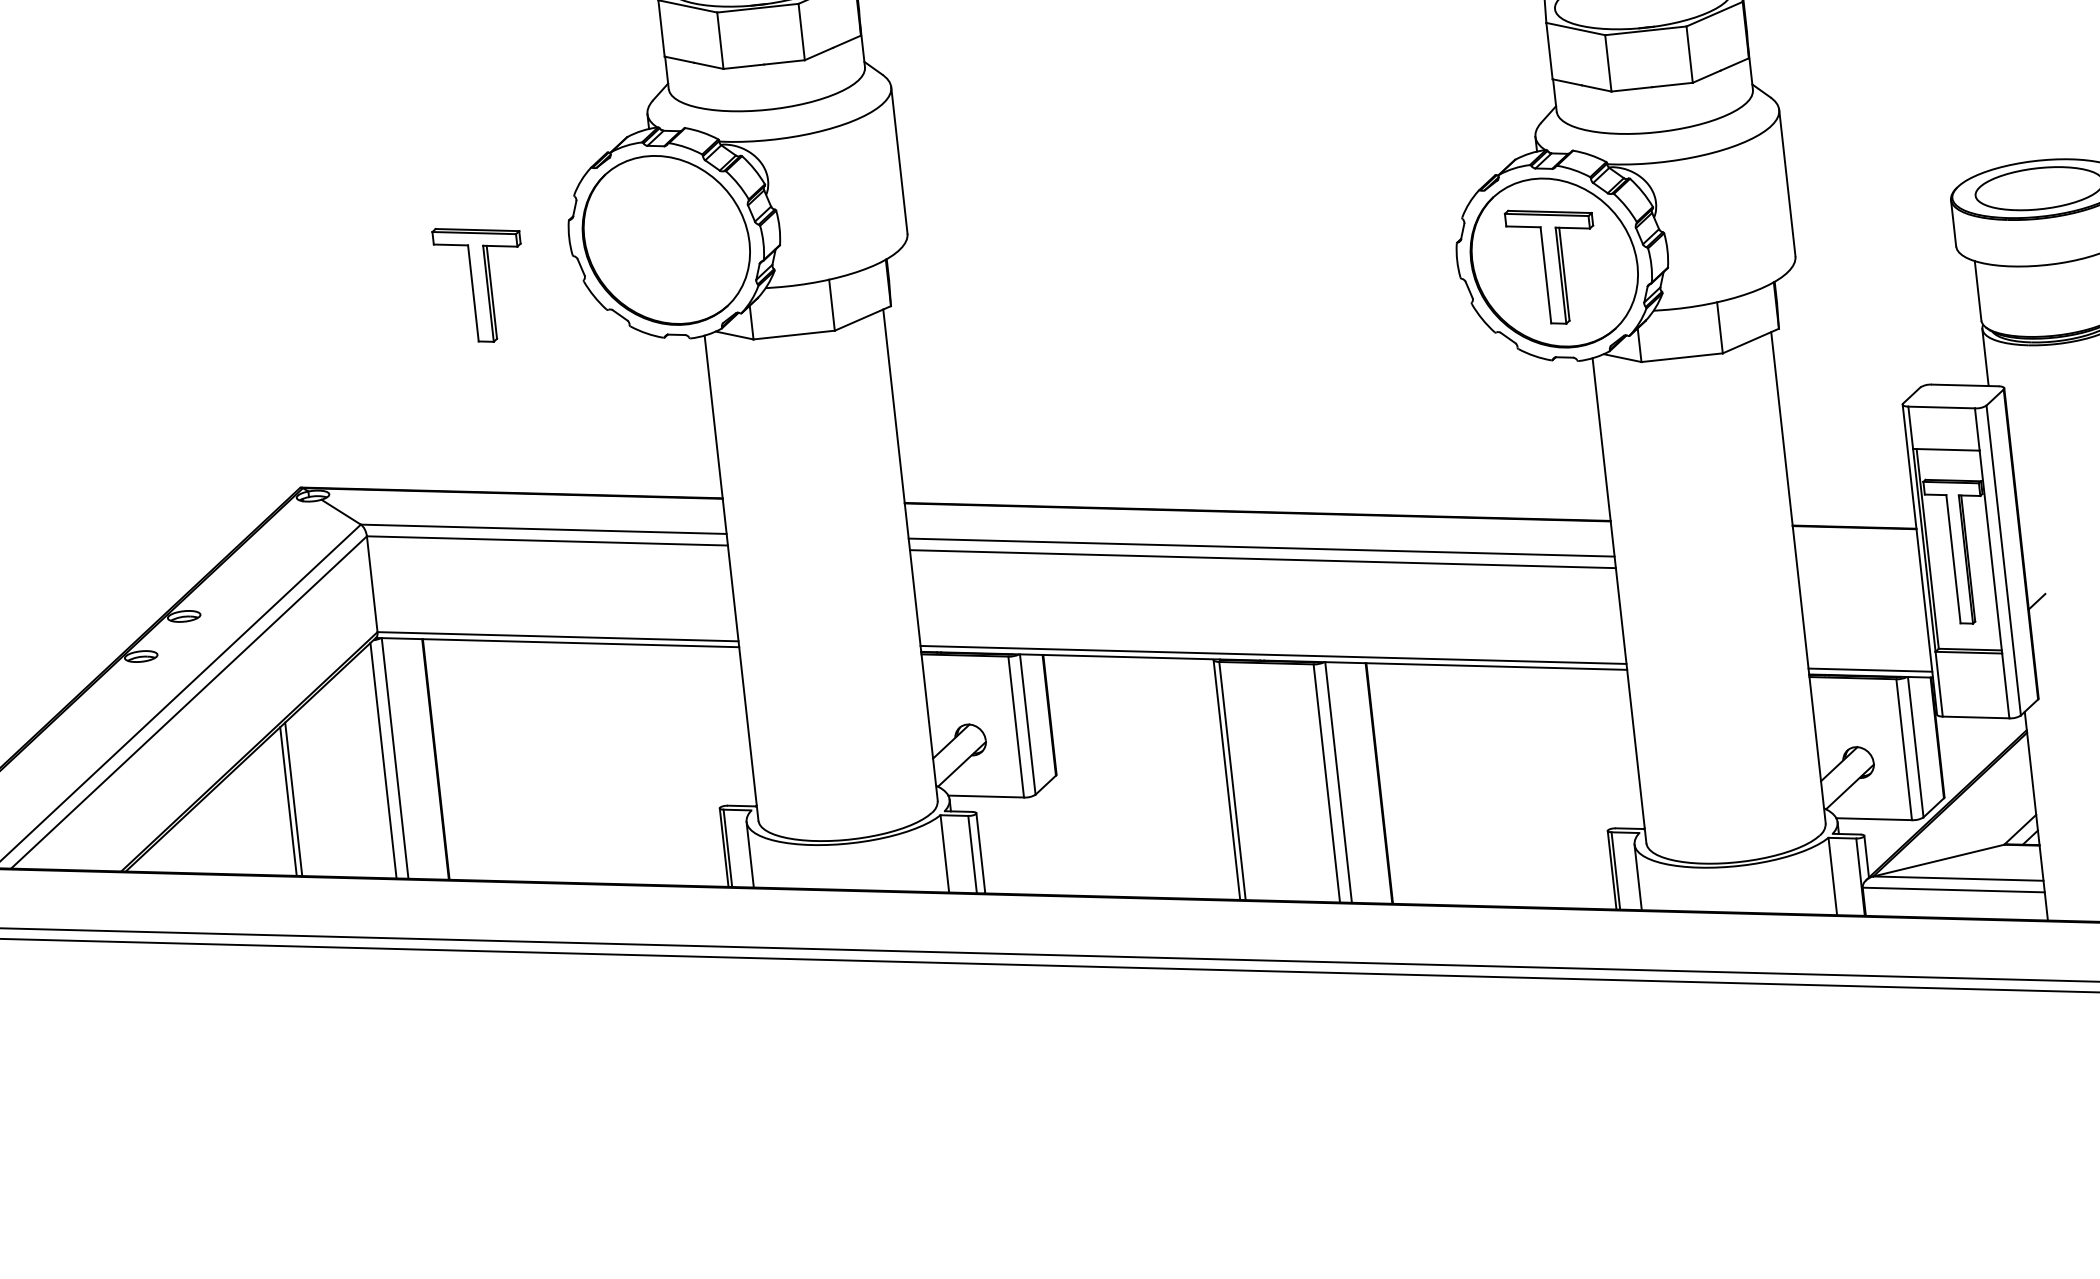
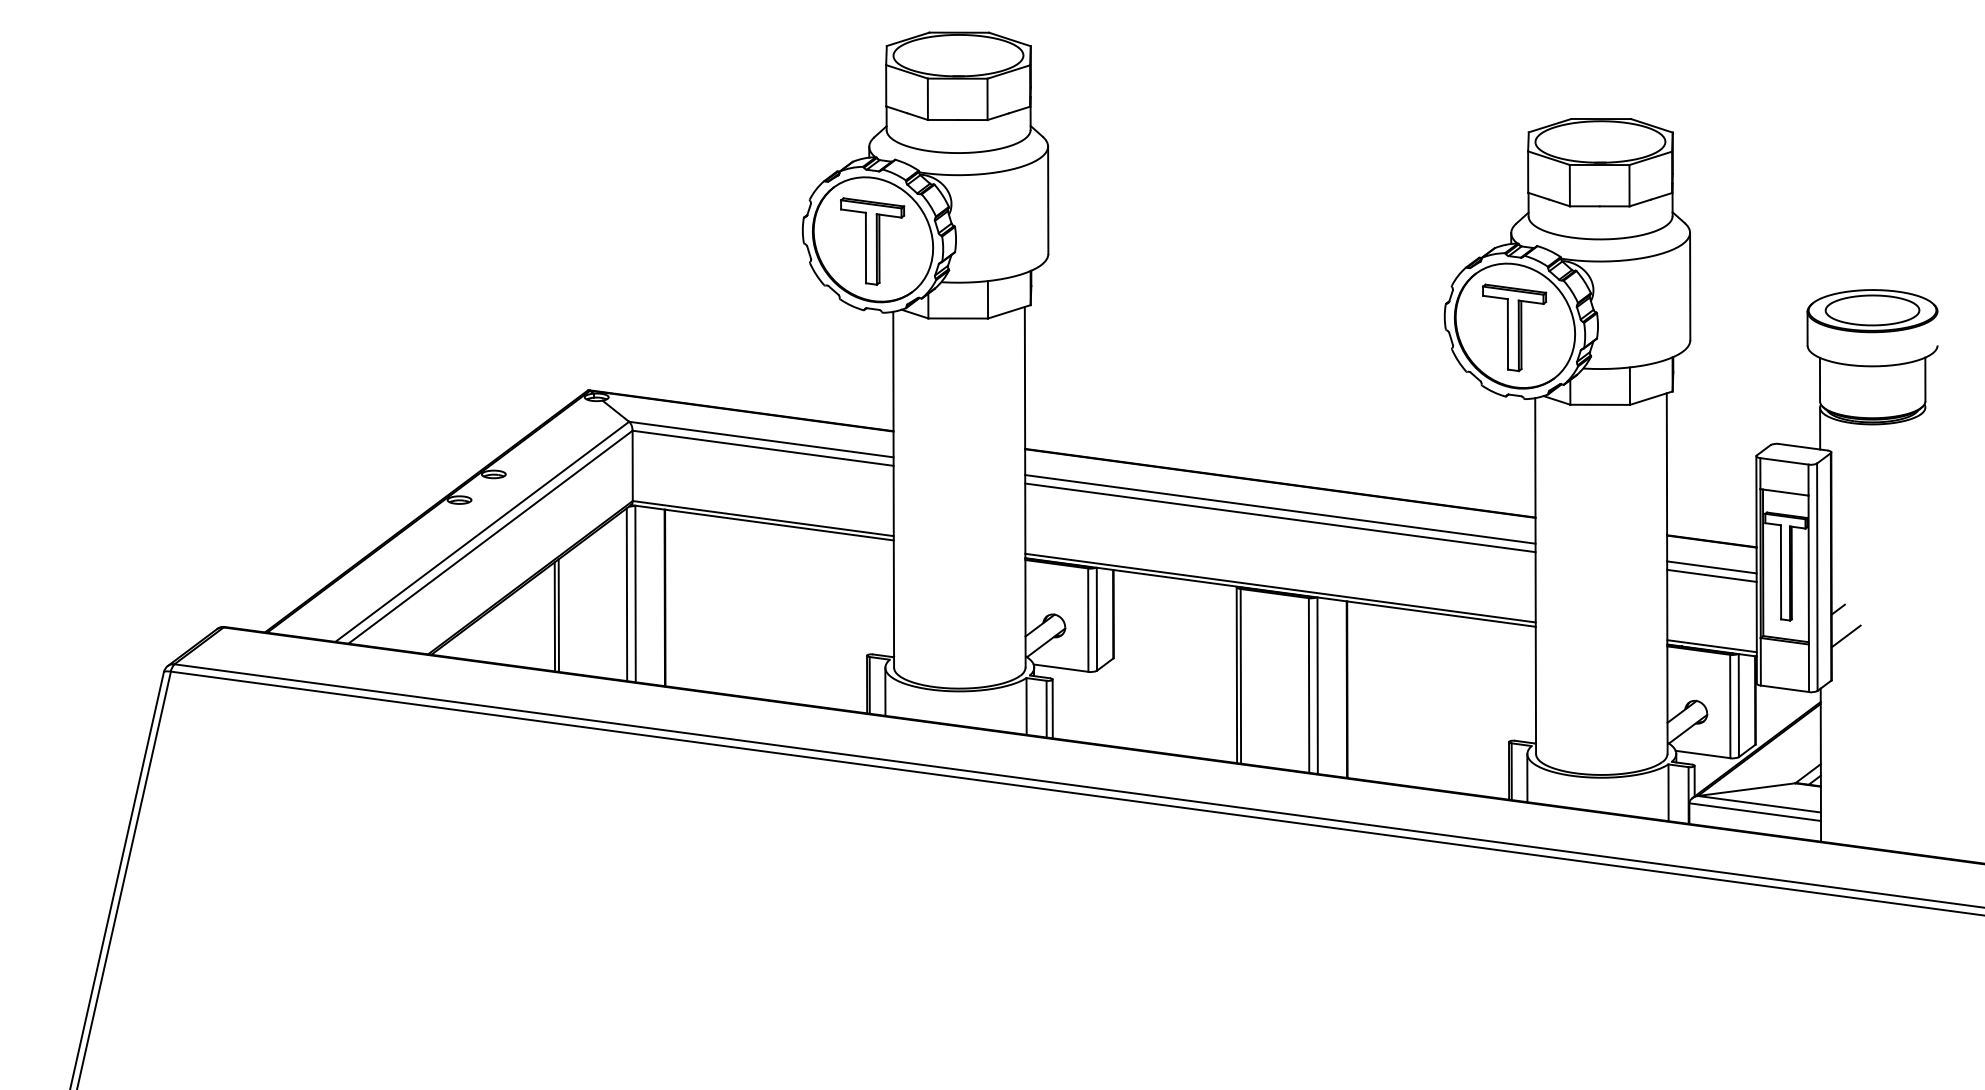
part: (481, 283) -> (872, 241), moved
line: (1857, 562) -> (1711, 567), added
line: (1859, 573) -> (1711, 575), added
line: (2050, 637) -> (1845, 636), added

